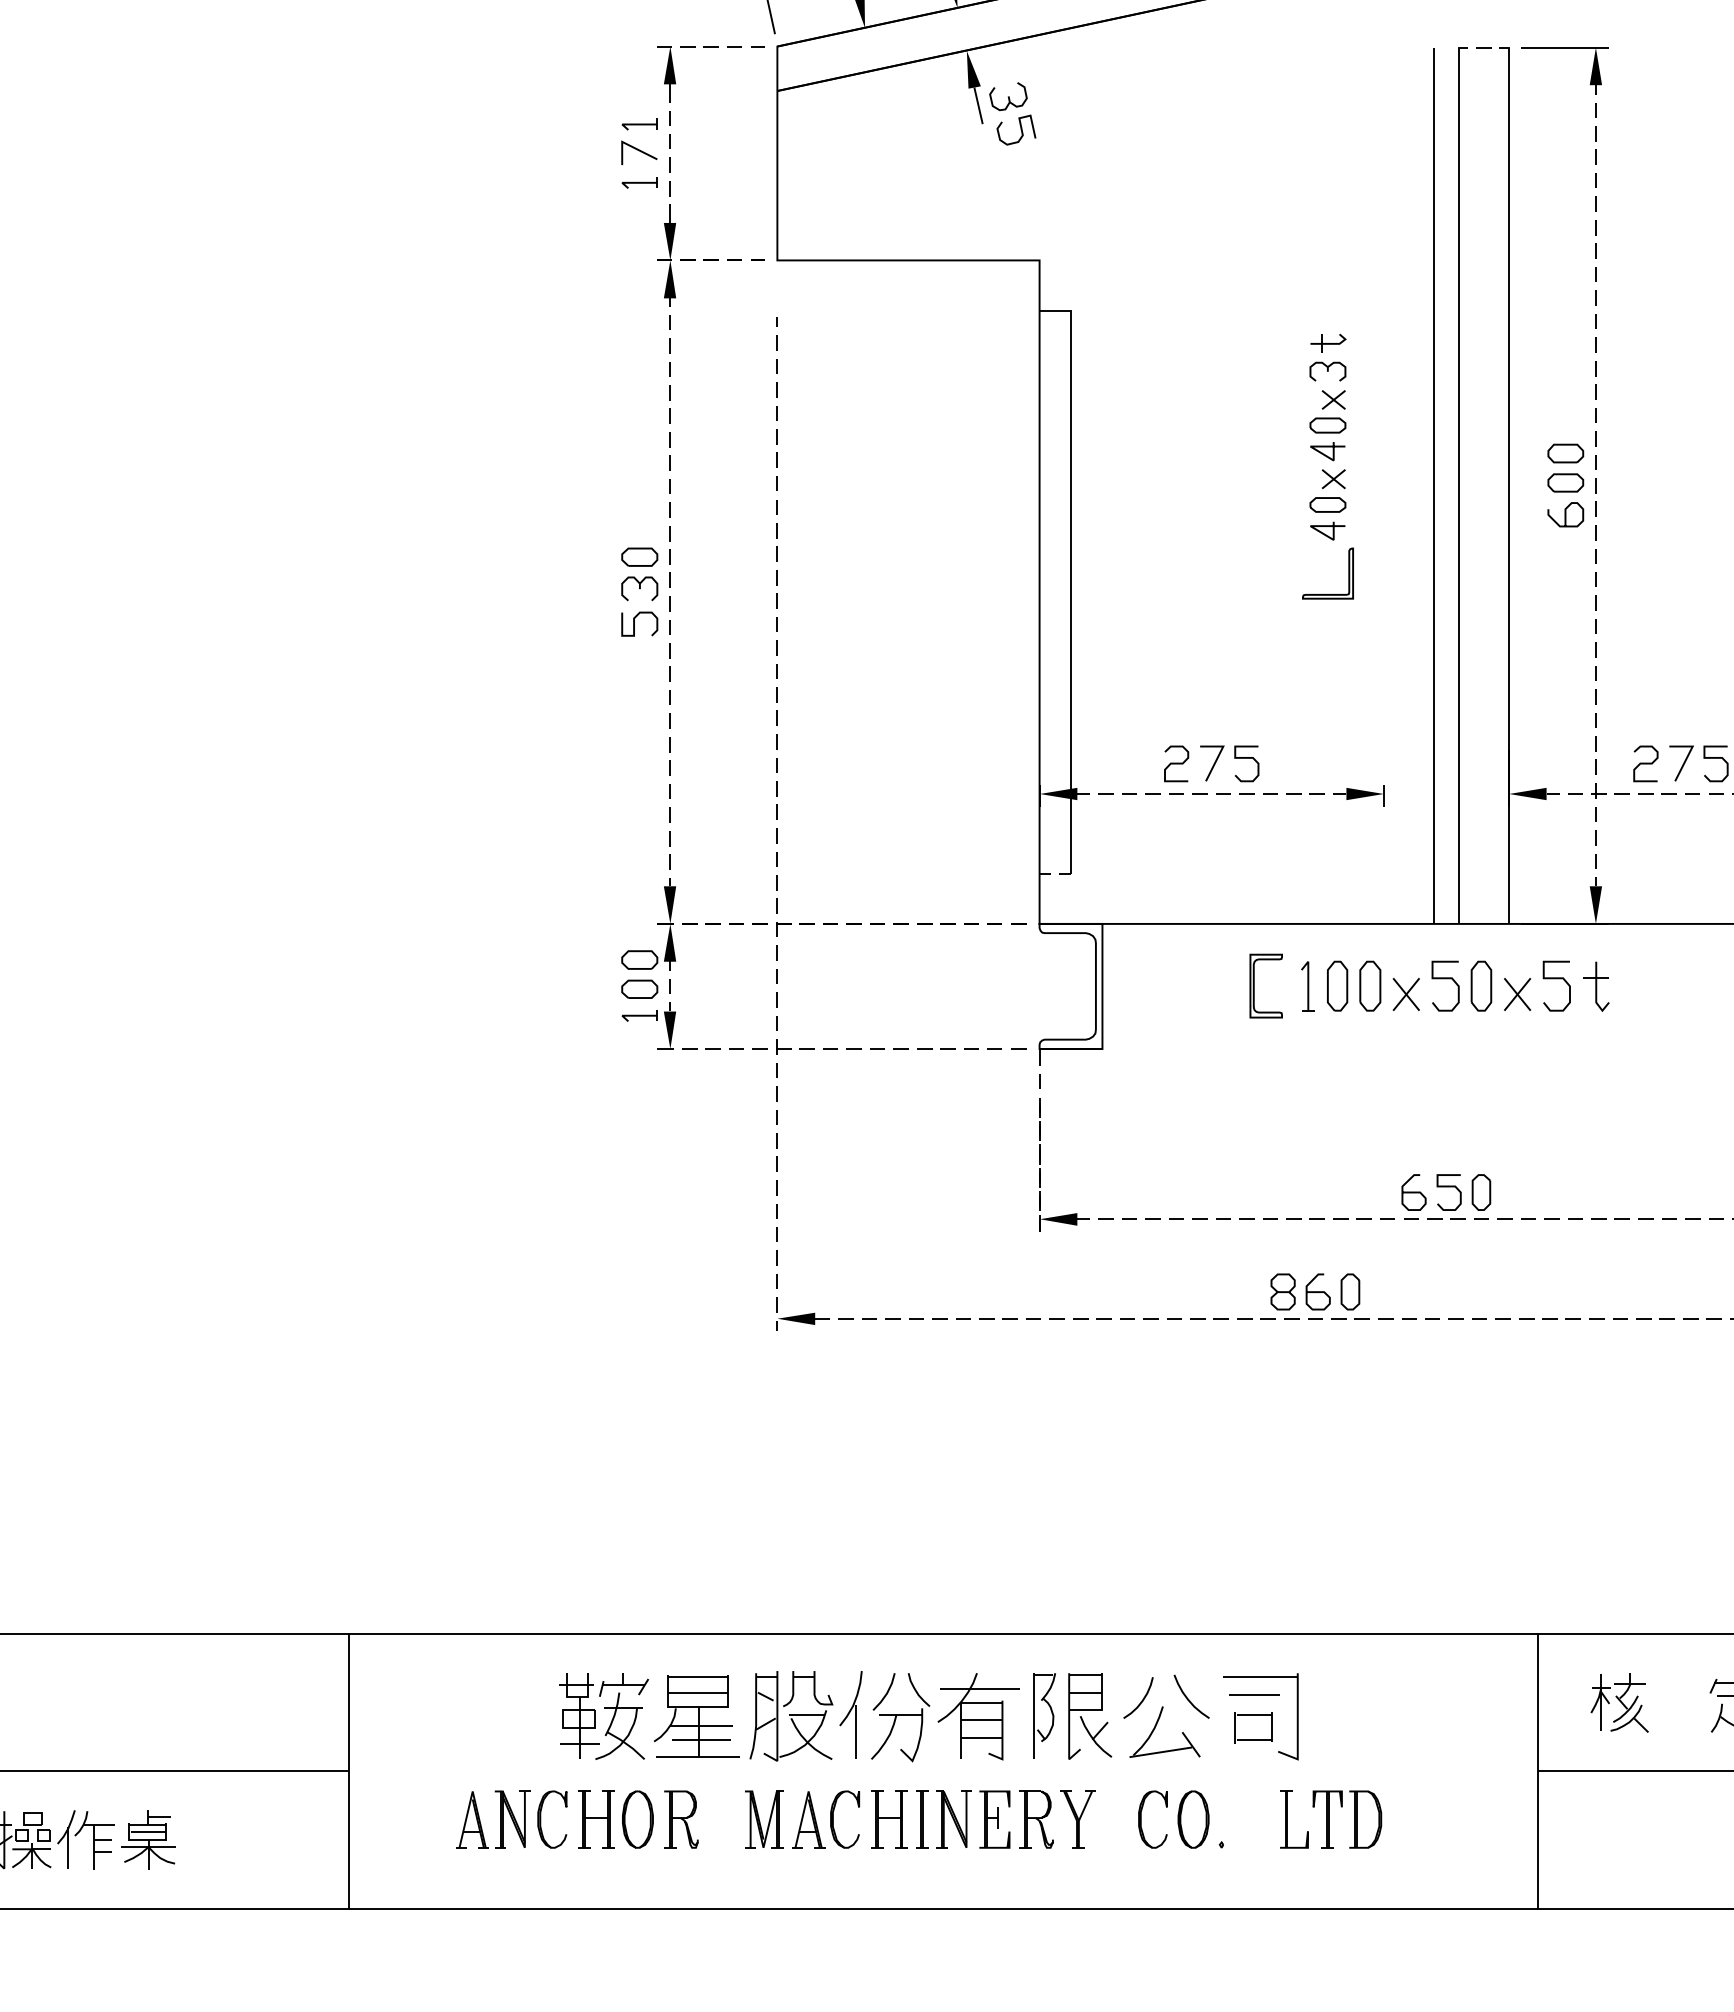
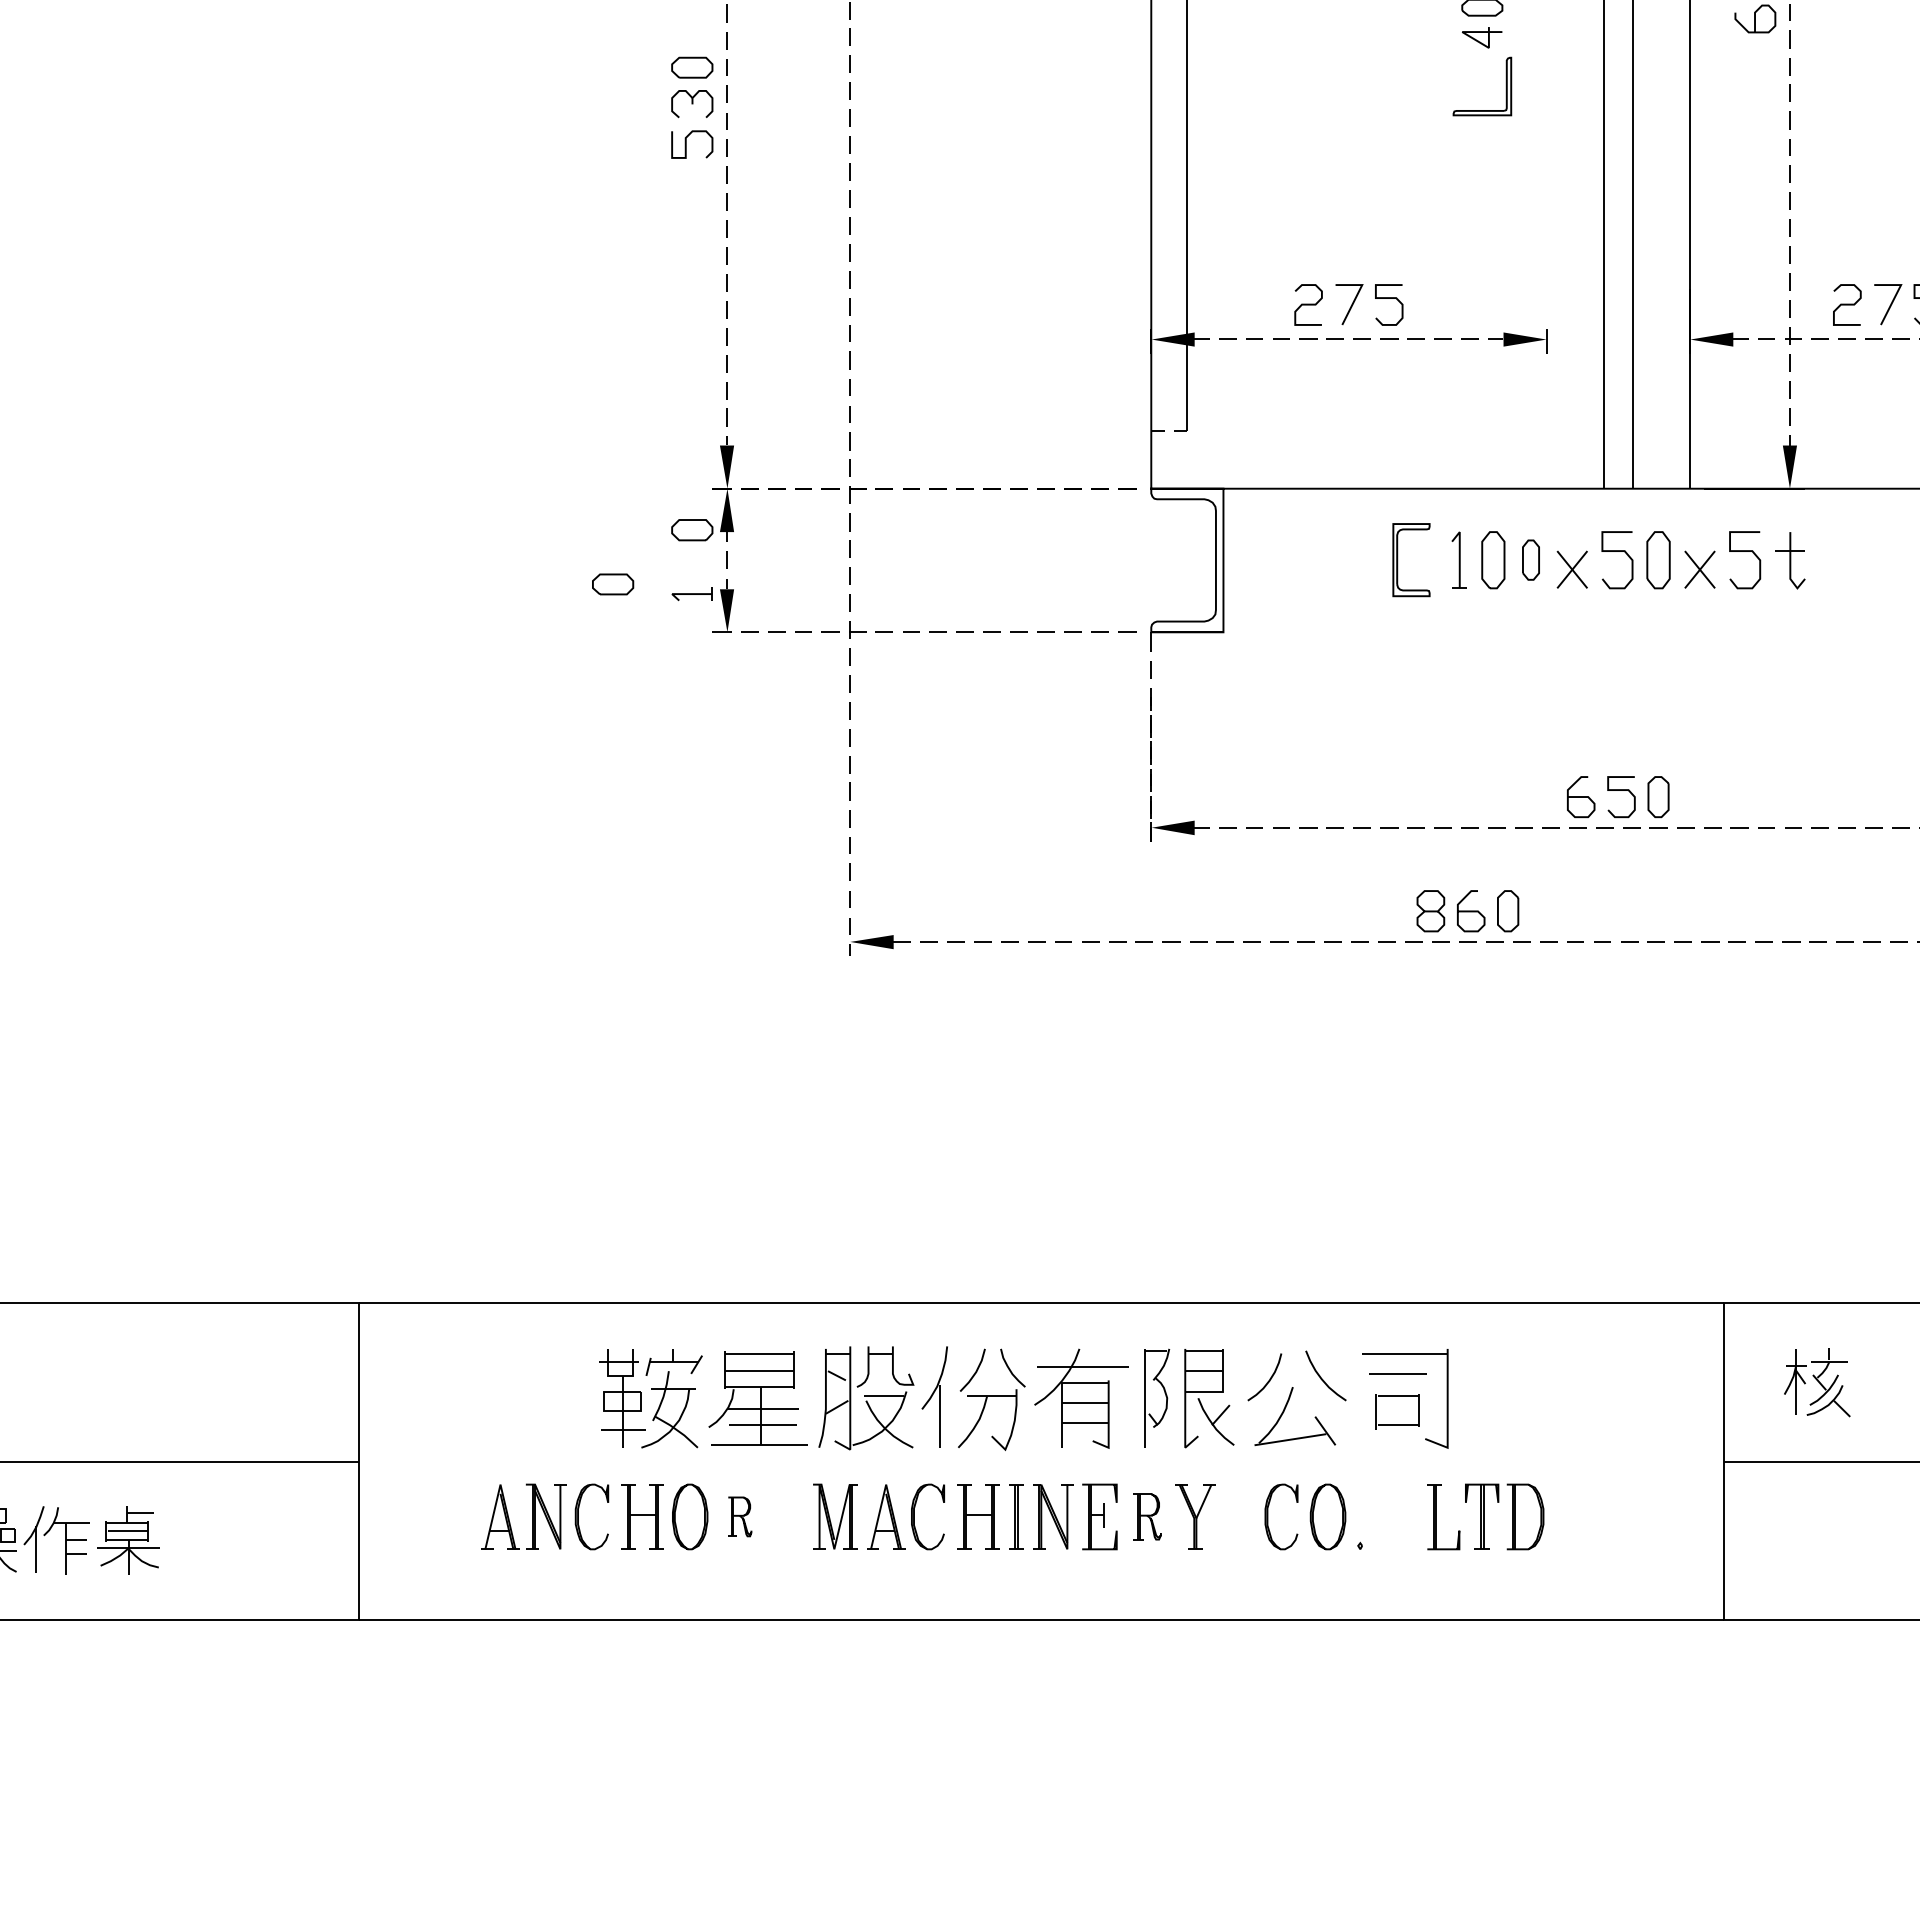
part: (1370, 985) -> (1531, 559), size x0.7
part: (639, 988) -> (612, 583), moved
part: (681, 1819) -> (740, 1516), size x0.6
part: (1036, 1819) -> (1147, 1516), size x0.7

